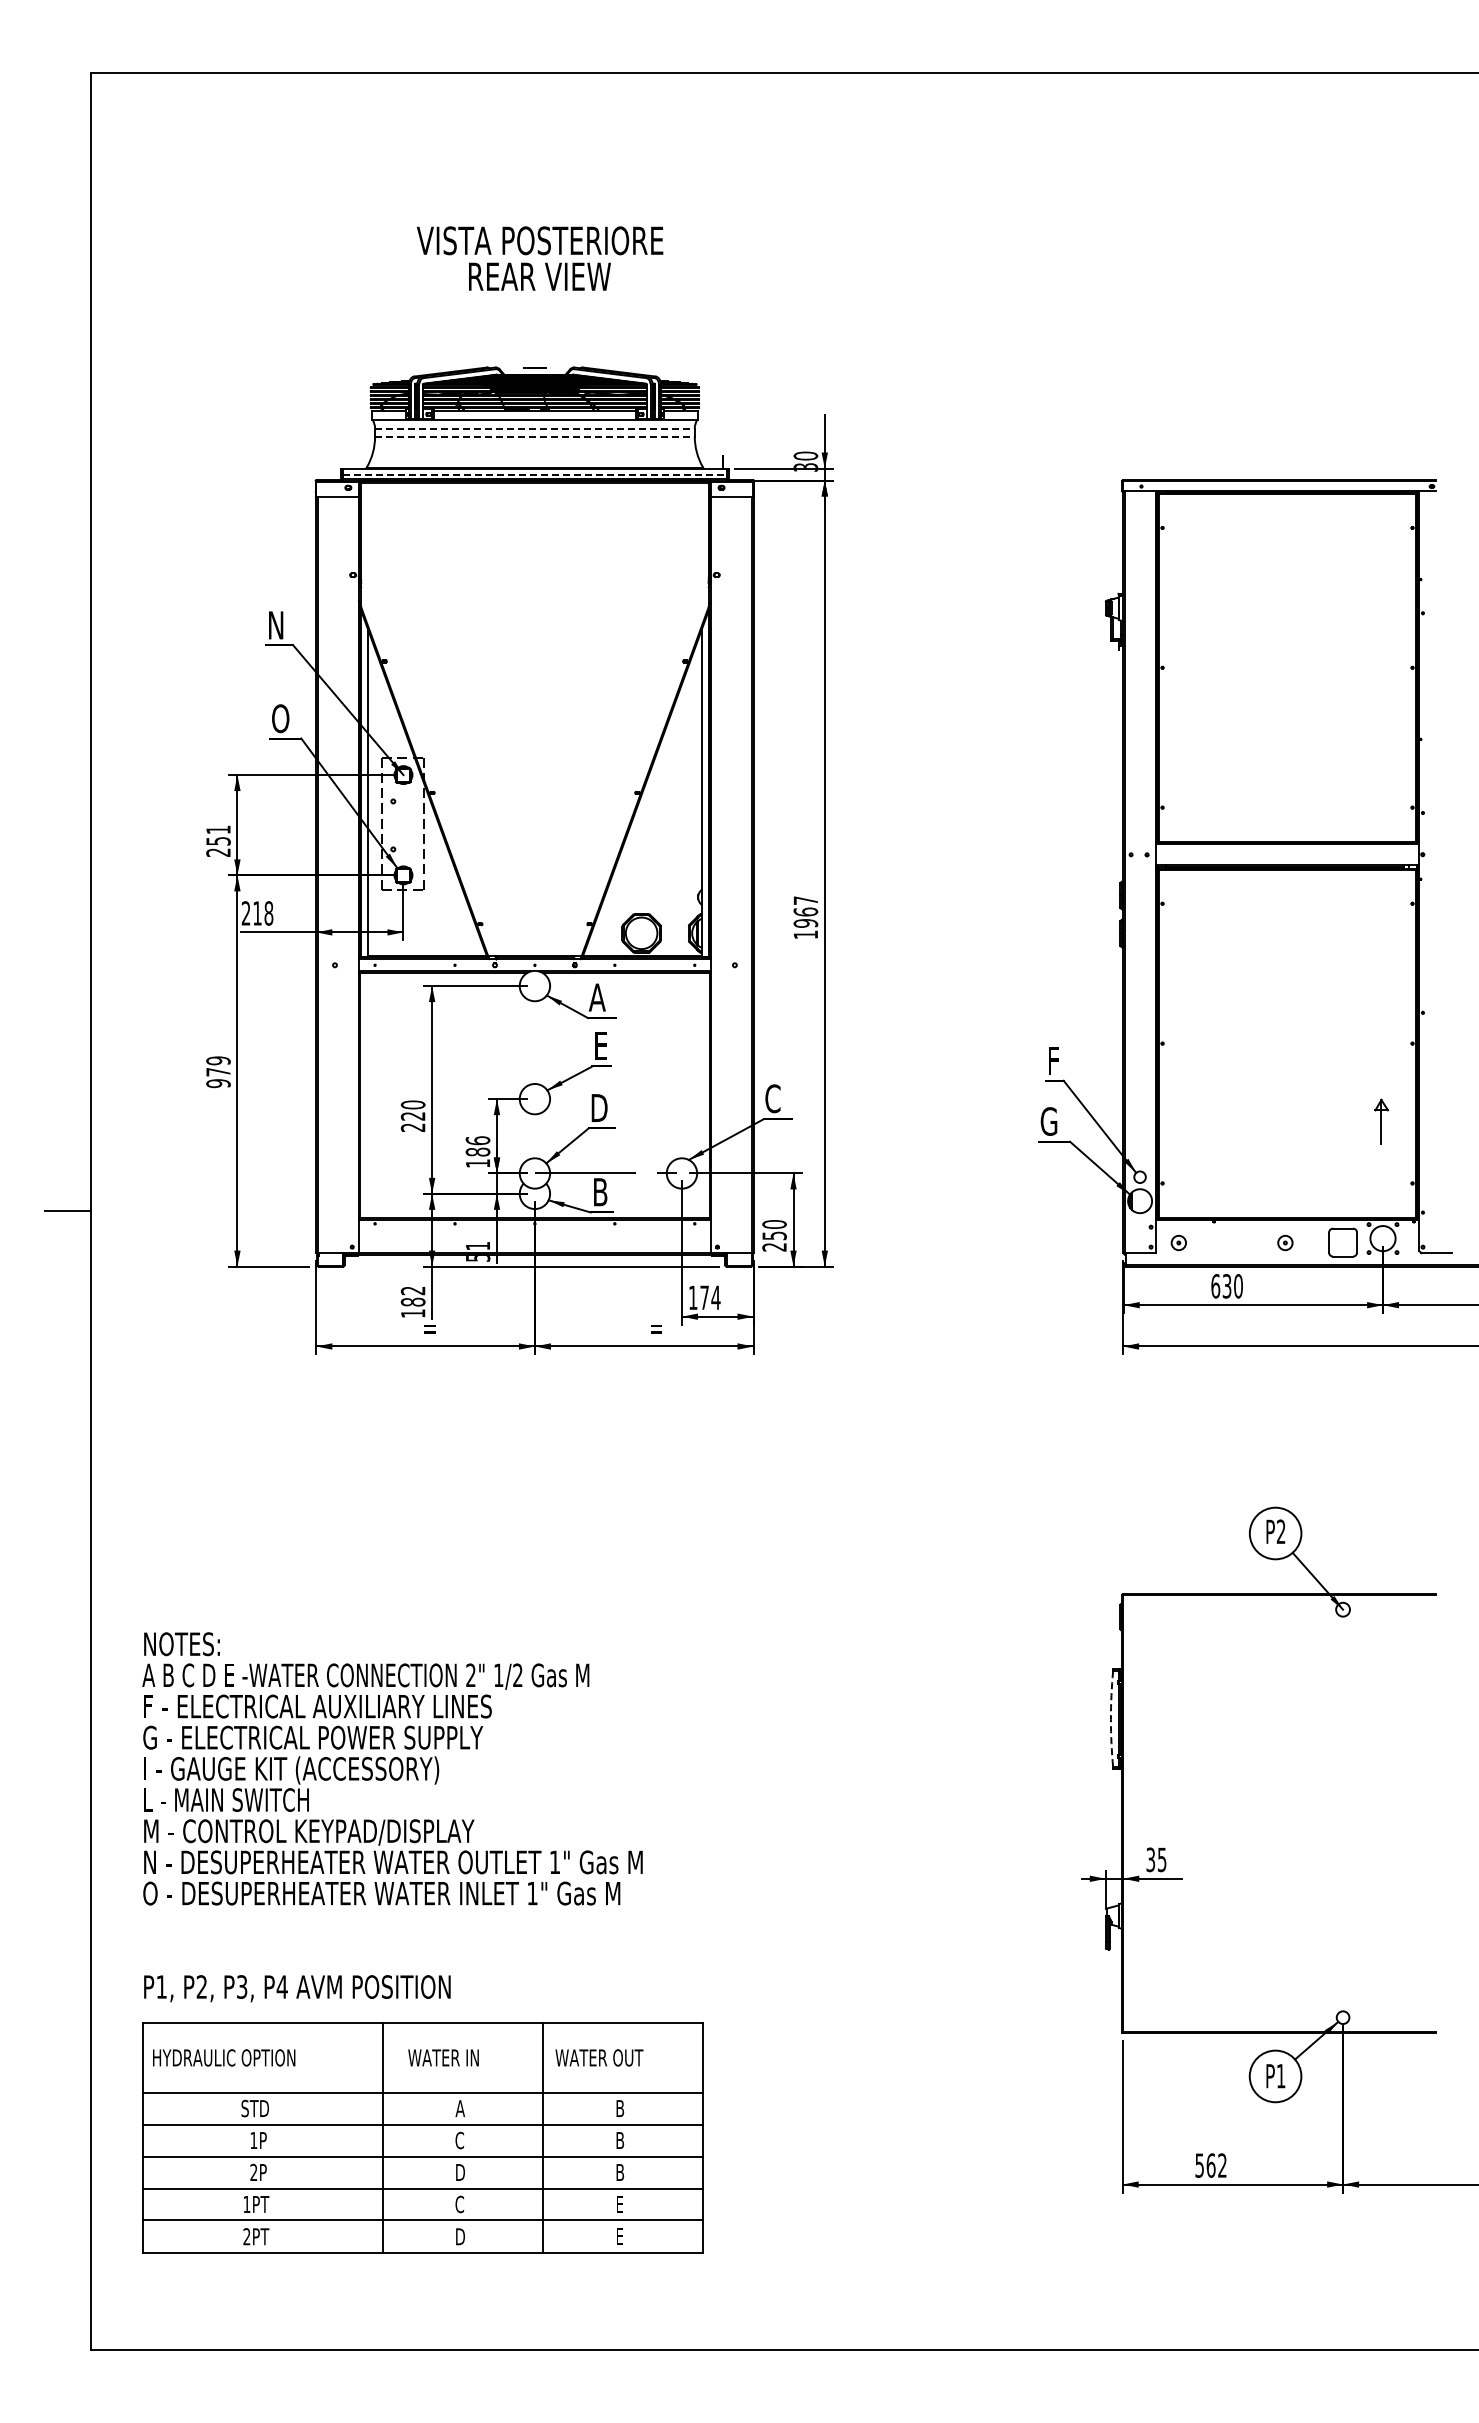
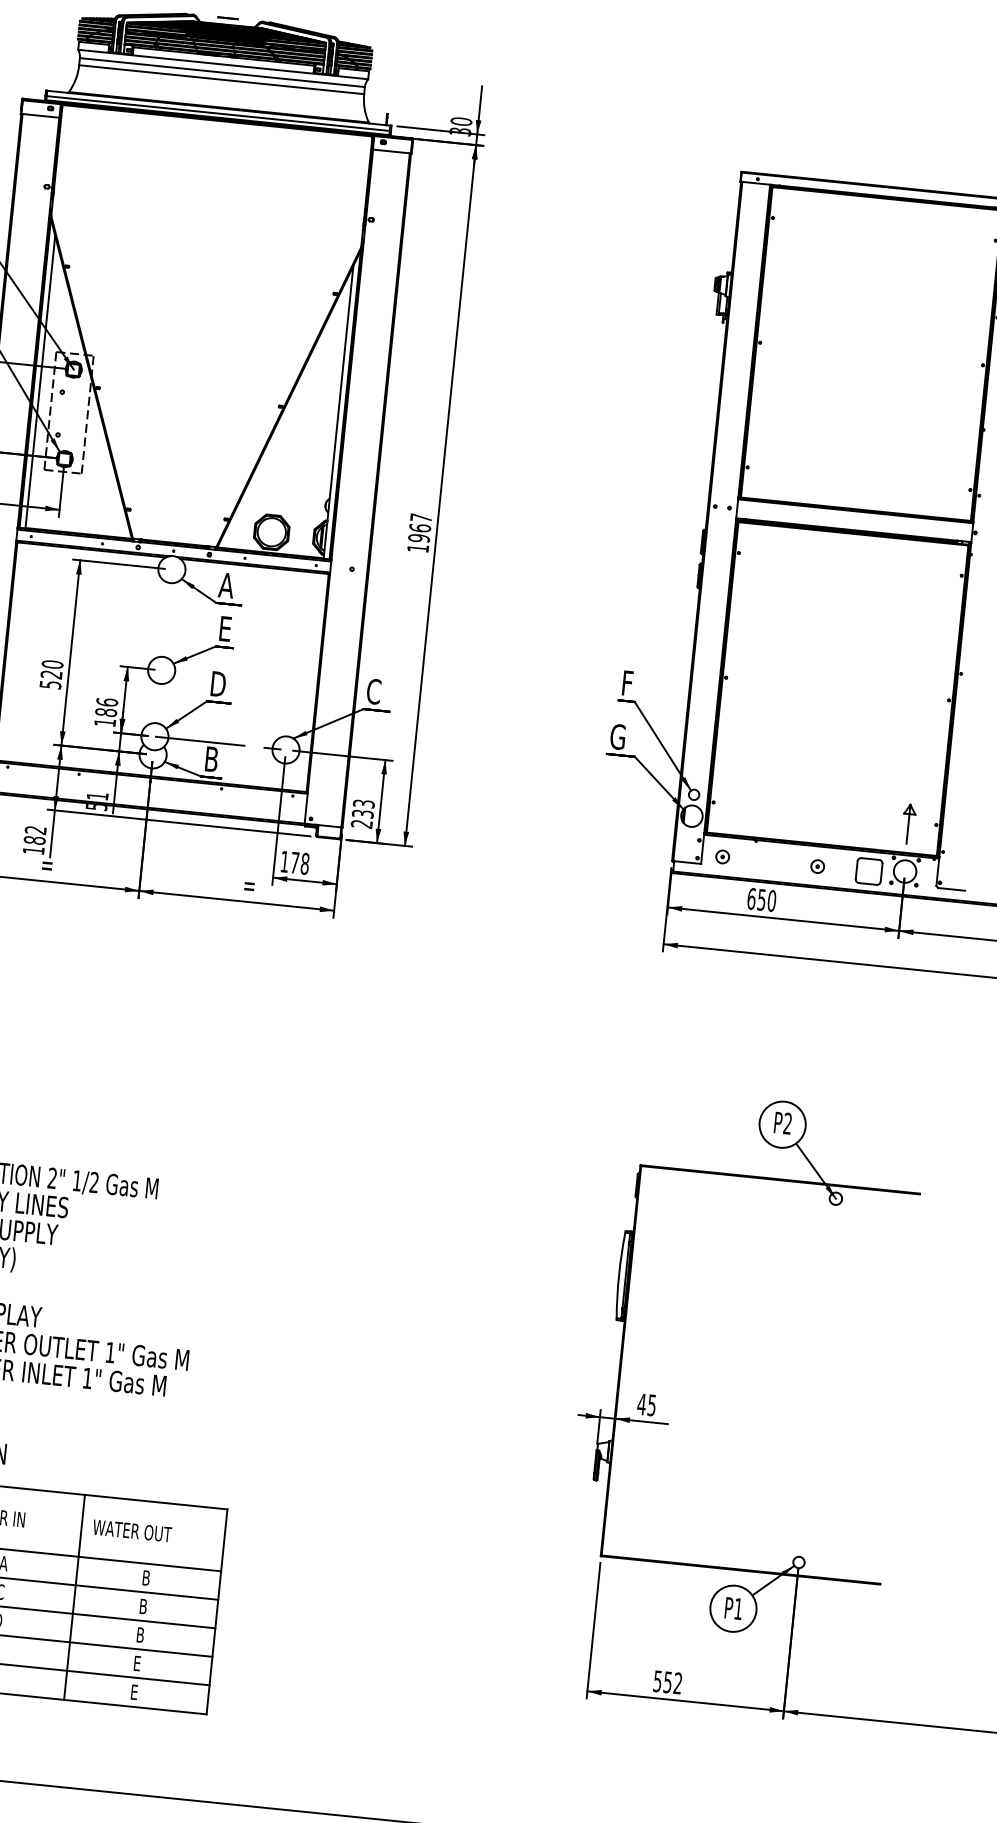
line: (534, 428) -> (222, 72), dashed -> solid
line: (534, 436) -> (221, 79), dashed -> solid
line: (535, 474) -> (218, 113), dashed -> solid
part: (1381, 1121) -> (908, 824), moved
text: (412, 1127) -> (49, 684), 220 -> 520
text: (774, 1229) -> (363, 808), 250 -> 233
text: (1227, 1285) -> (762, 899), 630 -> 650
text: (715, 1297) -> (304, 863), 174 -> 178
arc: (1110, 1719) -> (618, 1275), dashed -> solid
text: (1150, 1859) -> (641, 1404), 35 -> 45
text: (1210, 2165) -> (667, 1682), 562 -> 552

